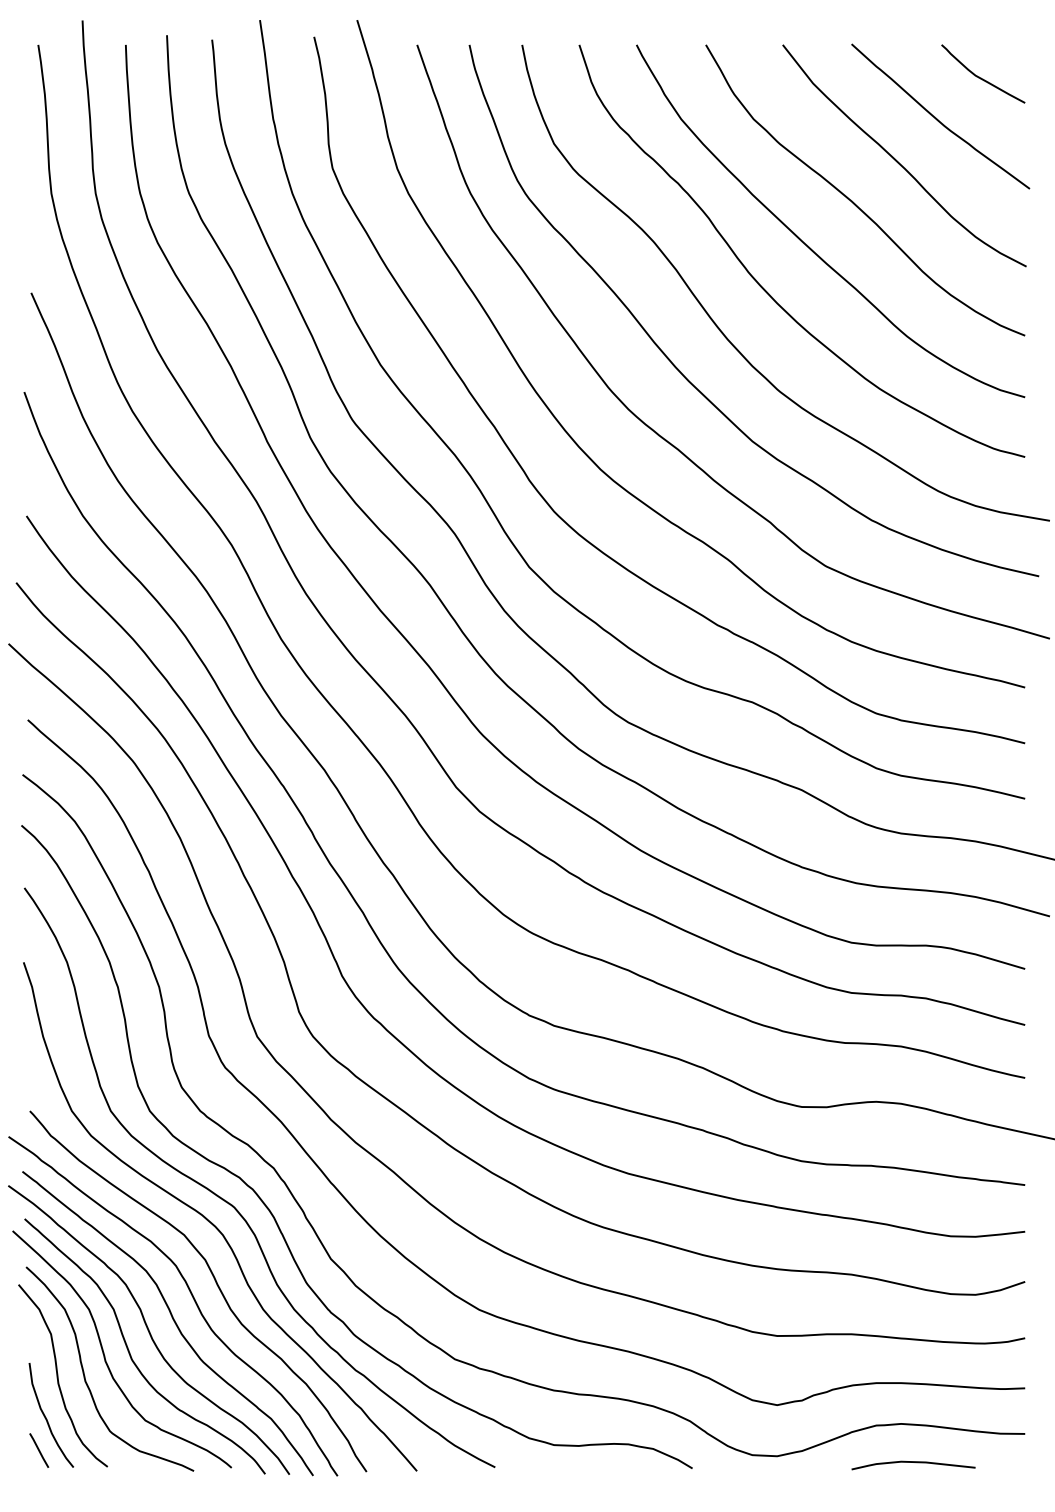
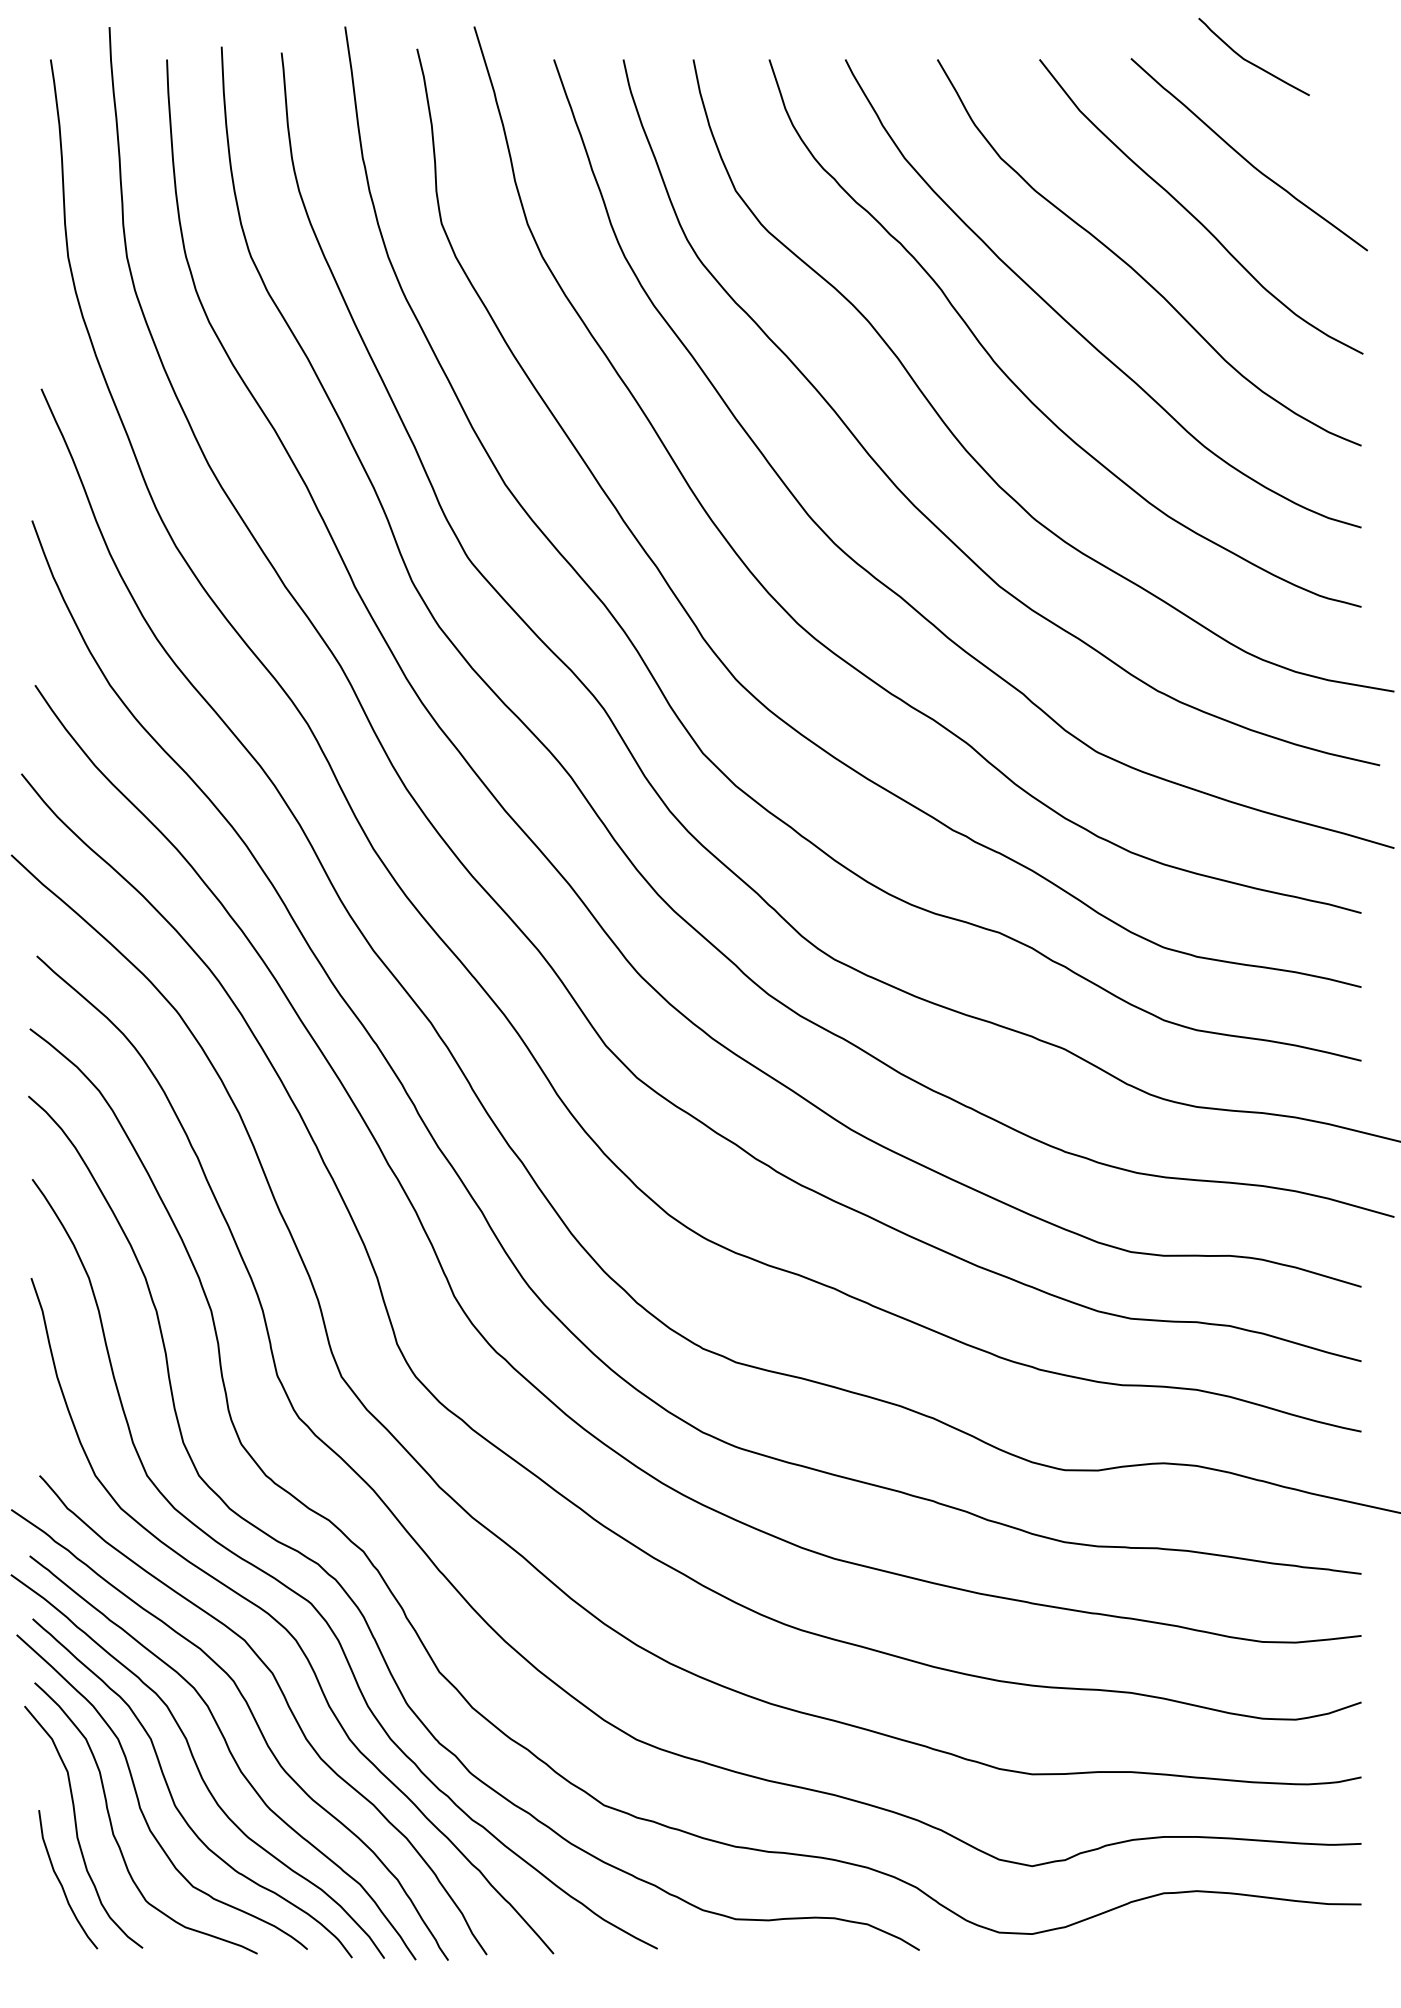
curve: (981, 77) -> (1251, 61), moved
line: (39, 1450) -> (52, 1926), removed
curve: (913, 1462) -> (1213, 1942), removed

